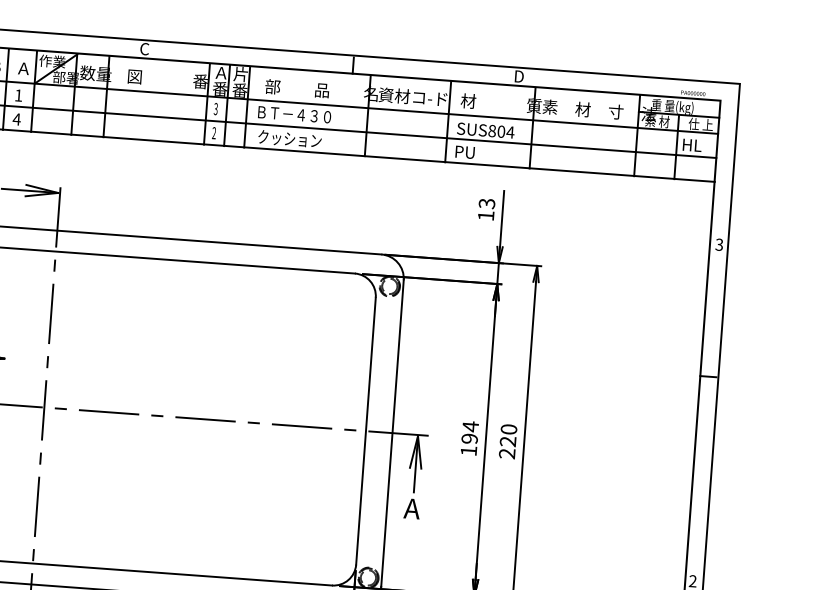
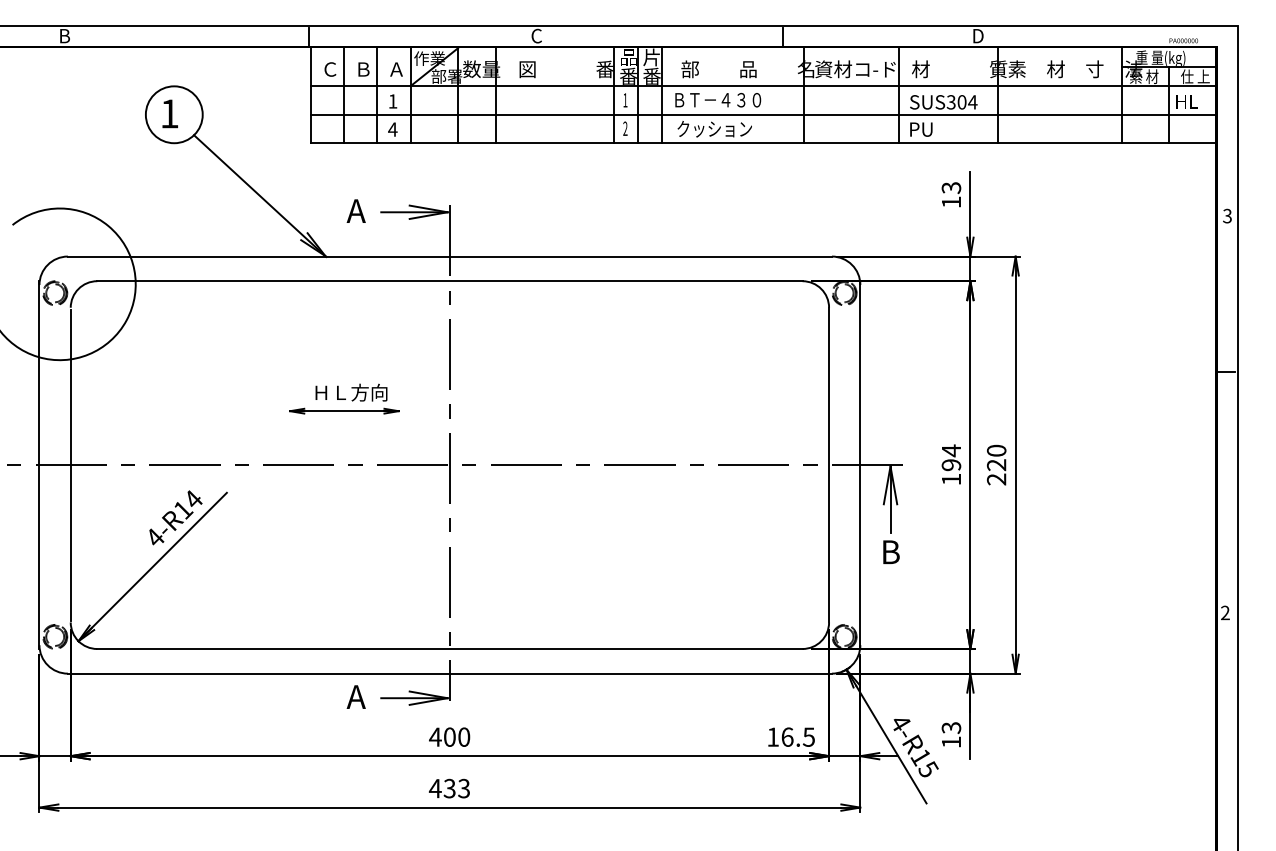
text: (221, 72) -> (628, 57), Ａ -> 品
text: (216, 109) -> (625, 100), 3 -> 1
text: (491, 131) -> (950, 102), SUS804 -> SUS304
text: (411, 509) -> (889, 552), A -> B

